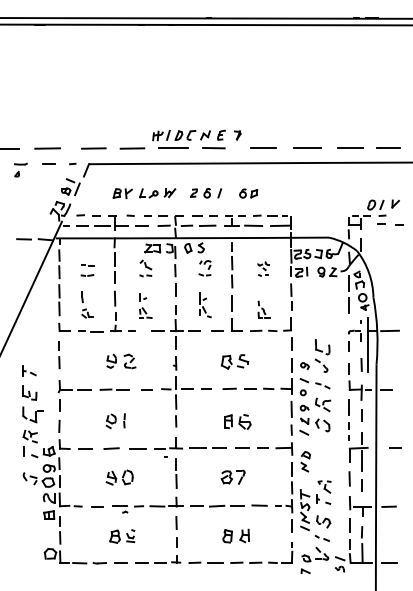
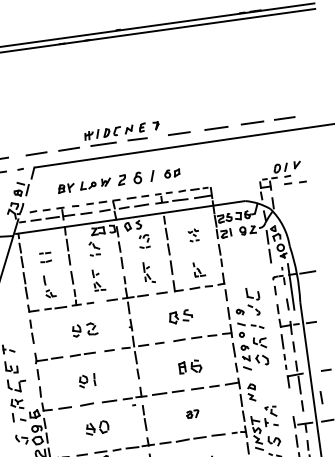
part: (206, 193) -> (136, 178), size x1.4
part: (232, 476) -> (192, 413), size x0.6
line: (349, 478) -> (321, 397), moved

